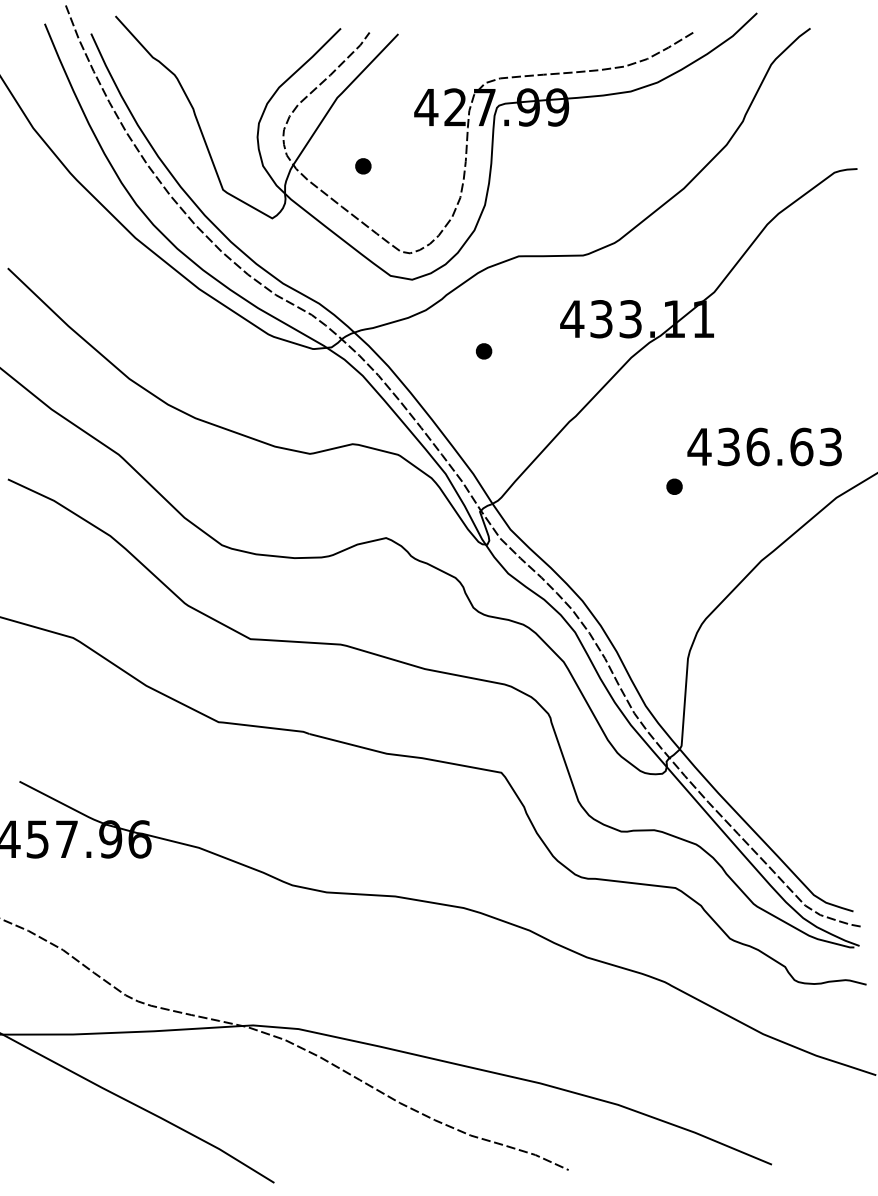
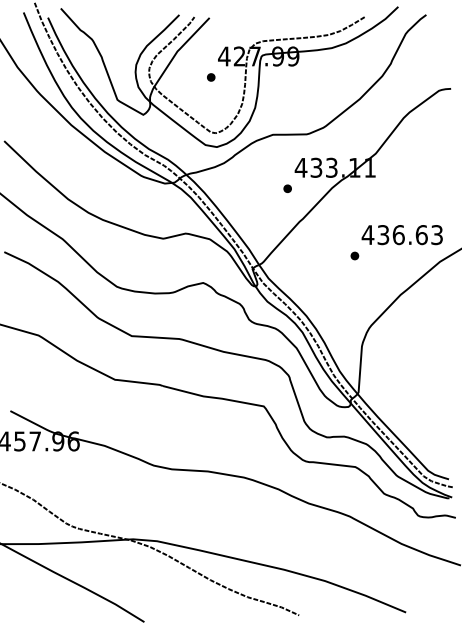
part: (363, 166) -> (211, 77), moved
part: (483, 350) -> (287, 188), moved

